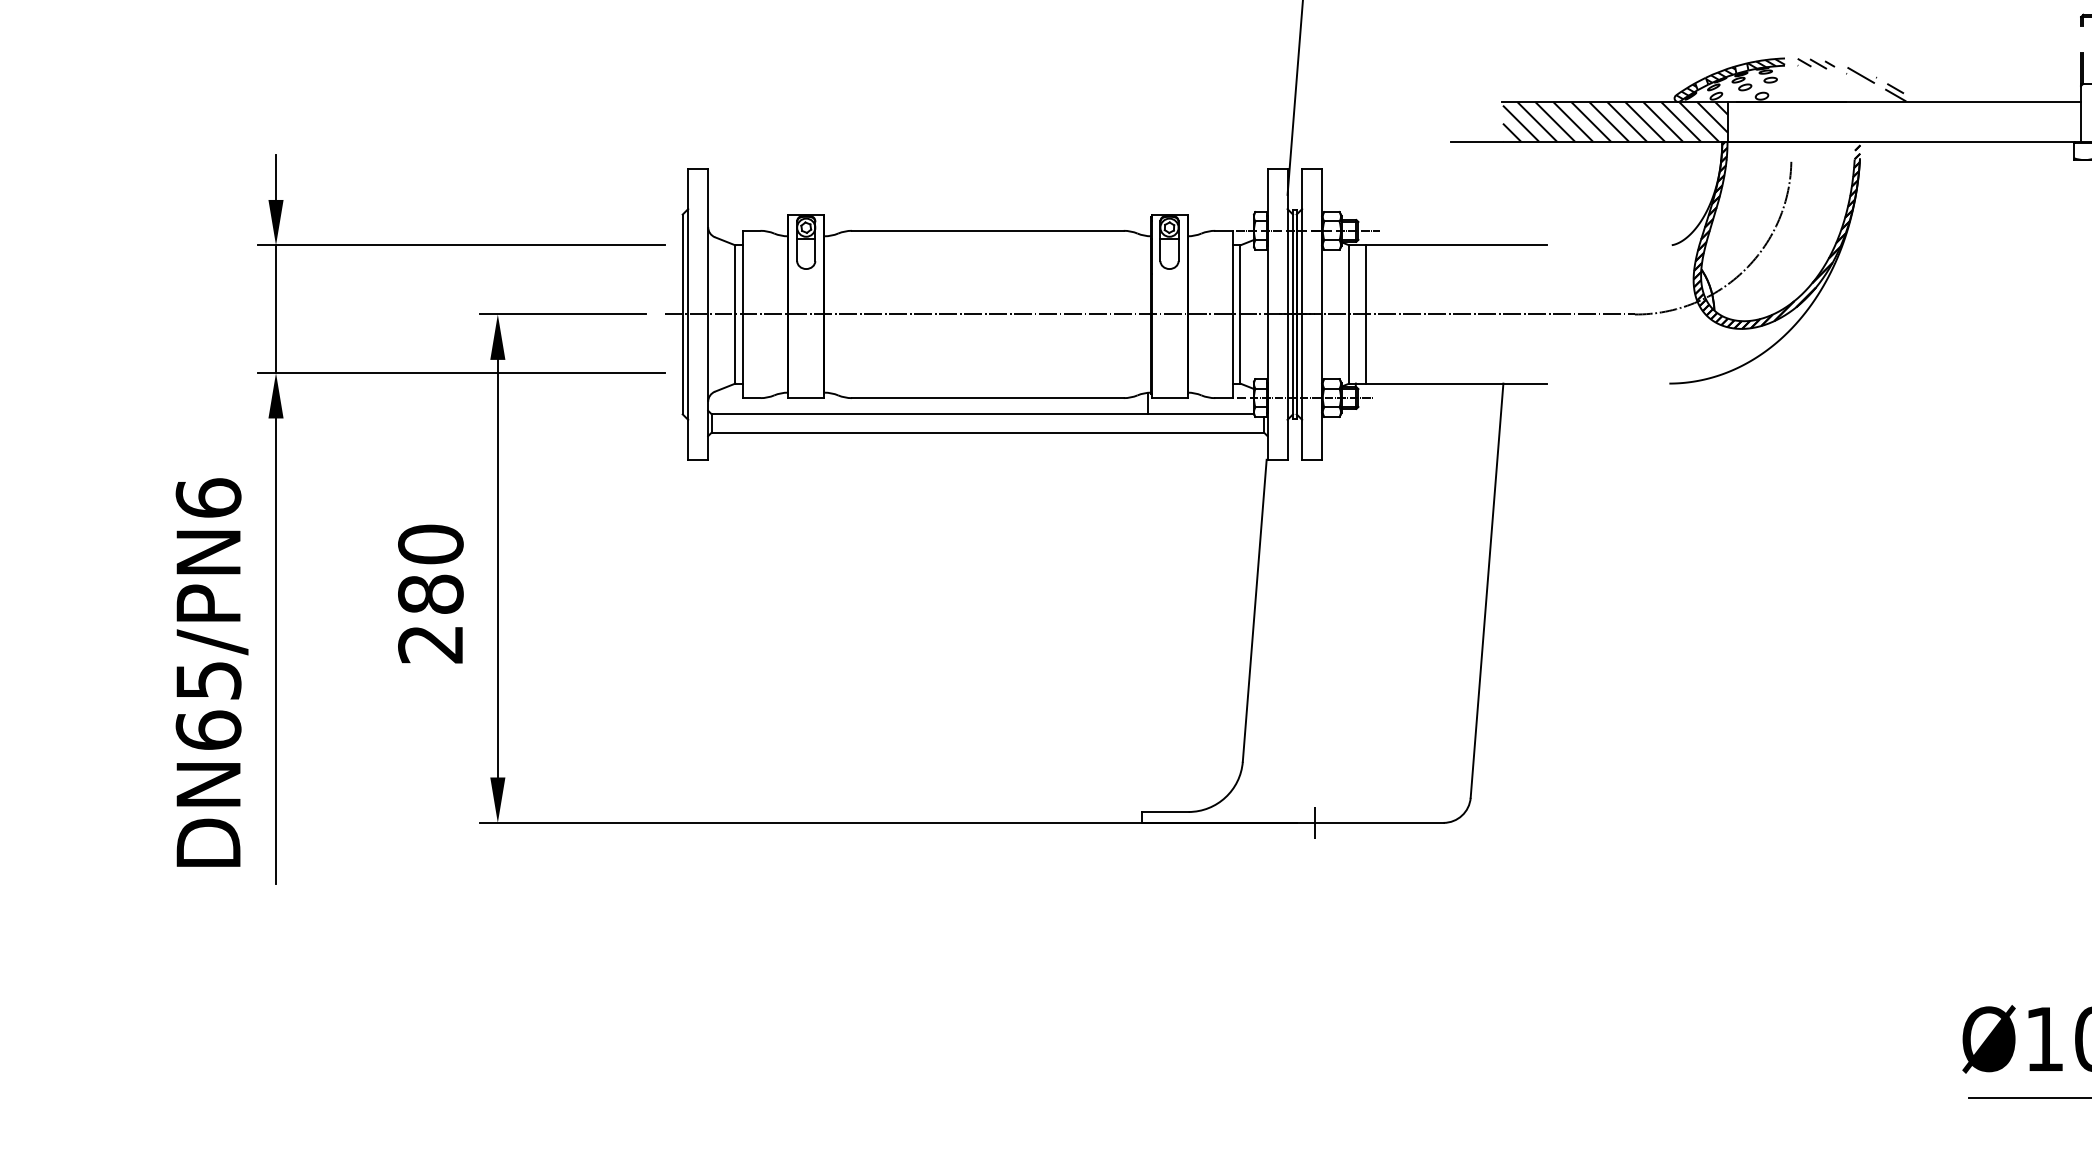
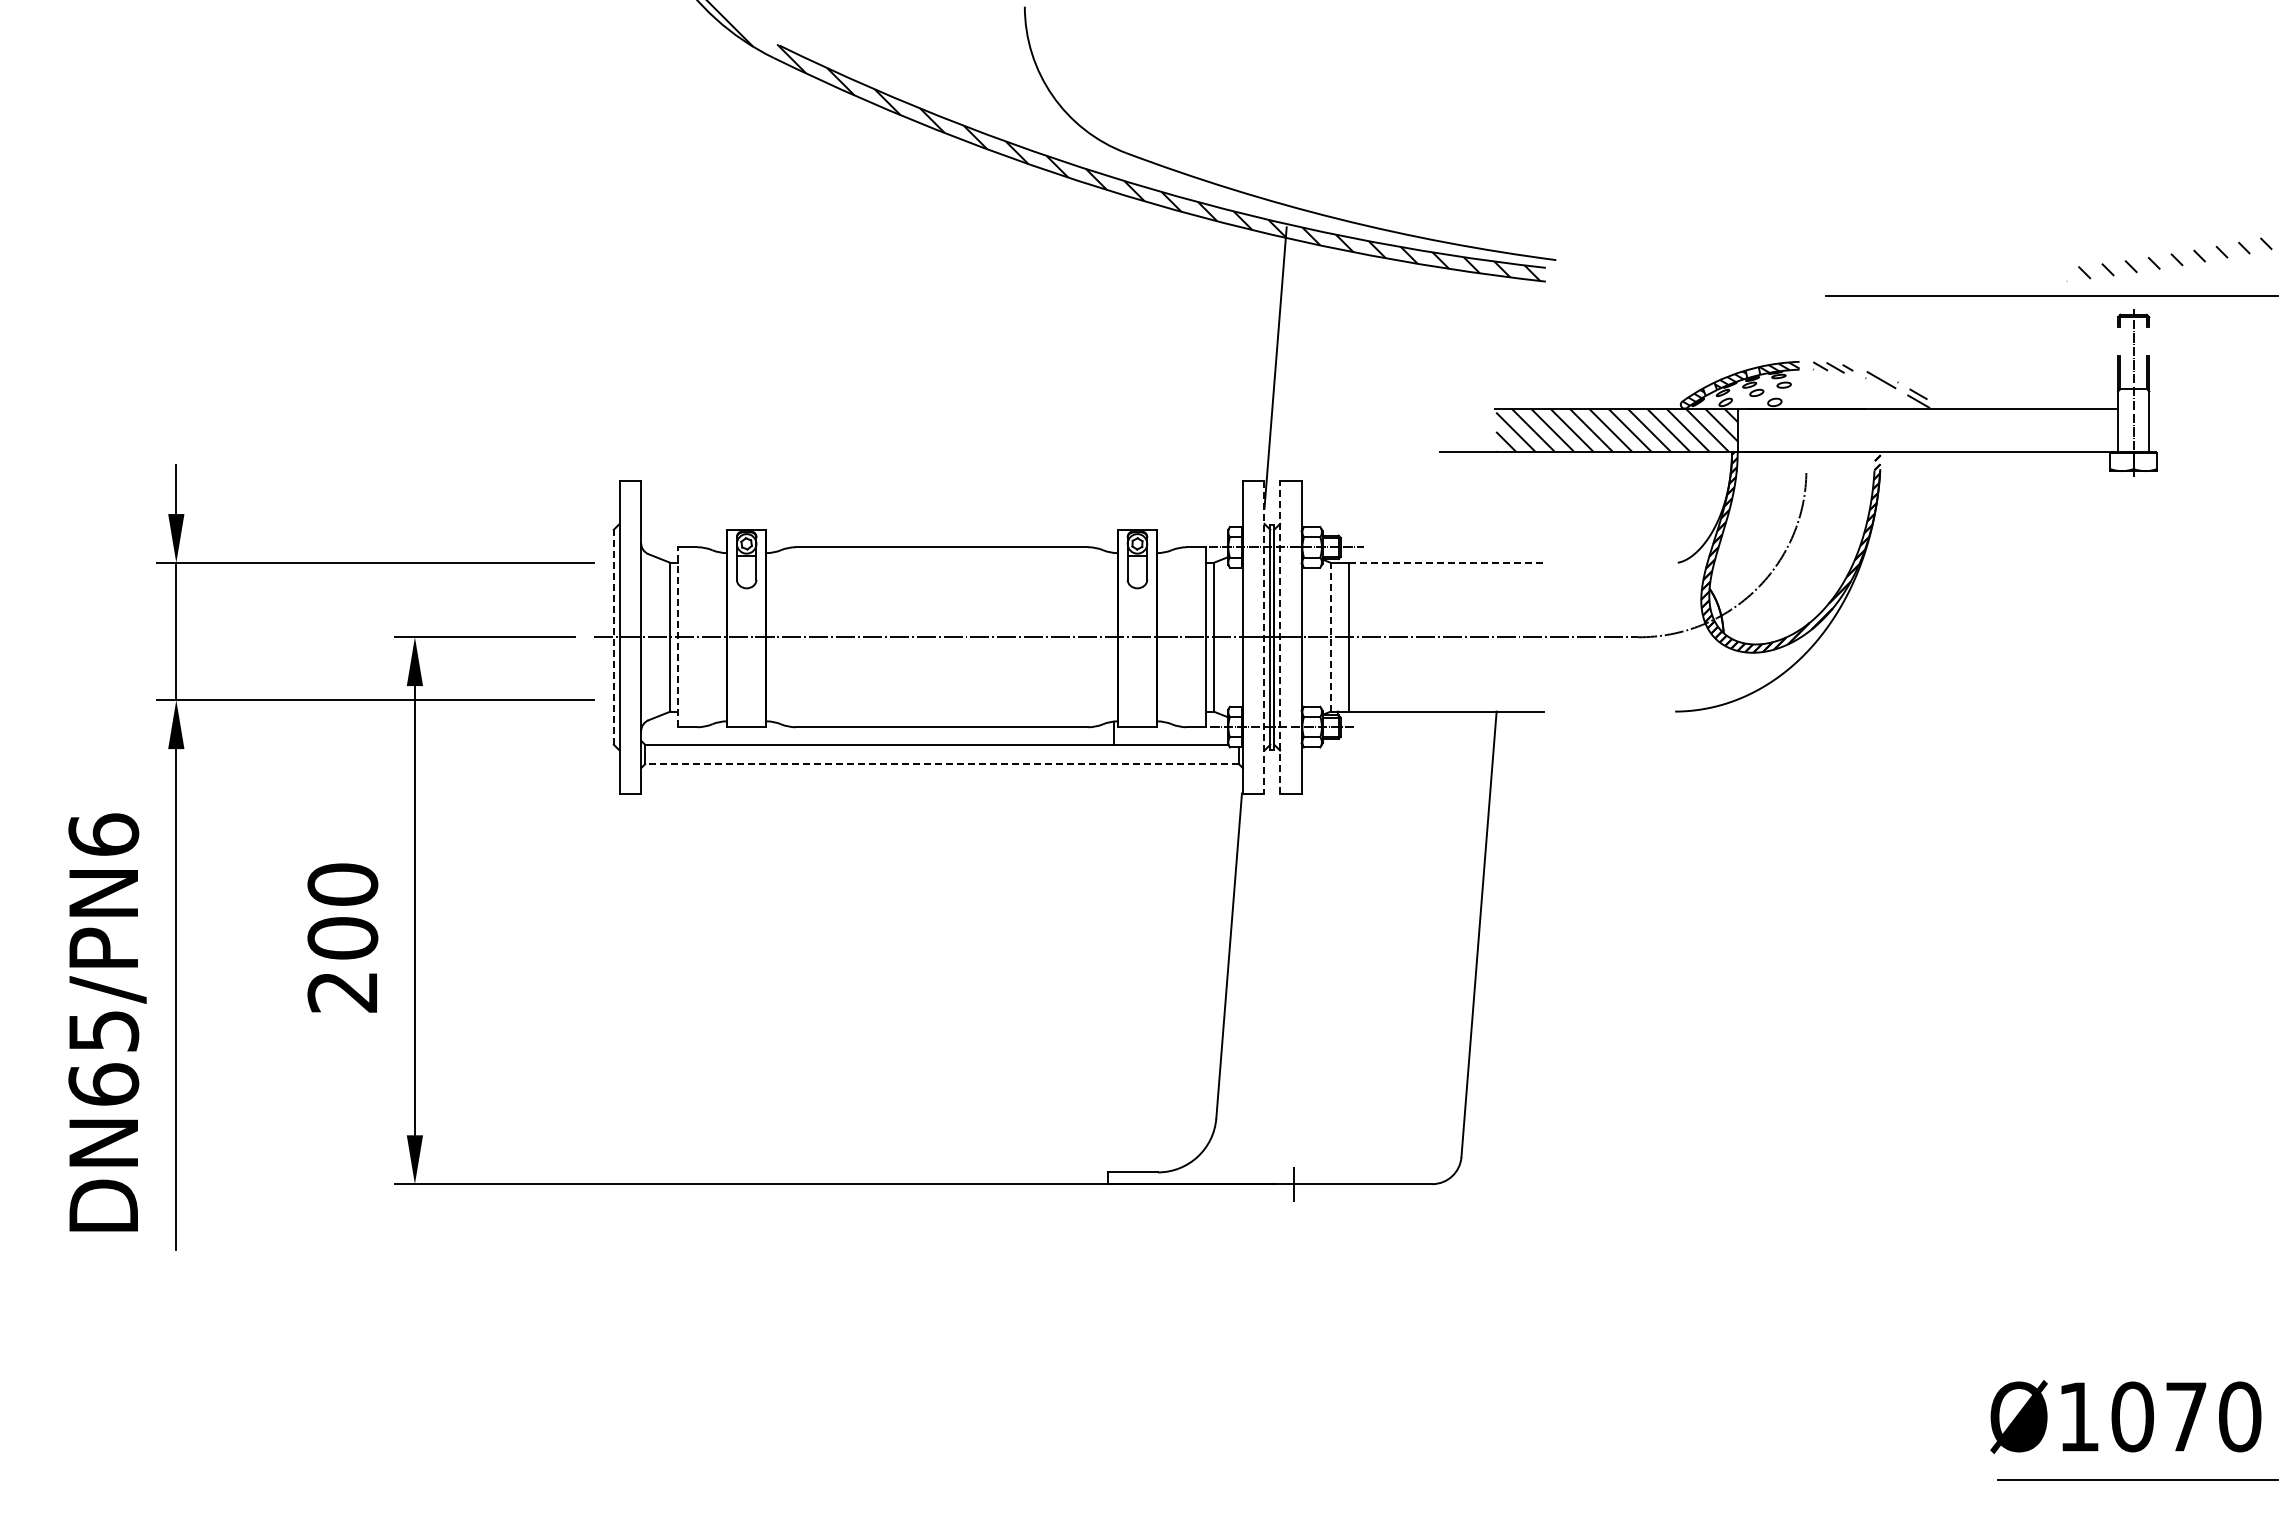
line: (1456, 245) -> (1446, 562), solid -> dashed
line: (682, 313) -> (613, 636), solid -> dashed
line: (1302, 313) -> (1280, 636), solid -> dashed
line: (1348, 313) -> (1330, 636), solid -> dashed
line: (742, 314) -> (678, 637), solid -> dashed
line: (1287, 314) -> (1264, 637), solid -> dashed
line: (988, 432) -> (942, 764), solid -> dashed
text: (430, 594) -> (342, 938), 280 -> 200

